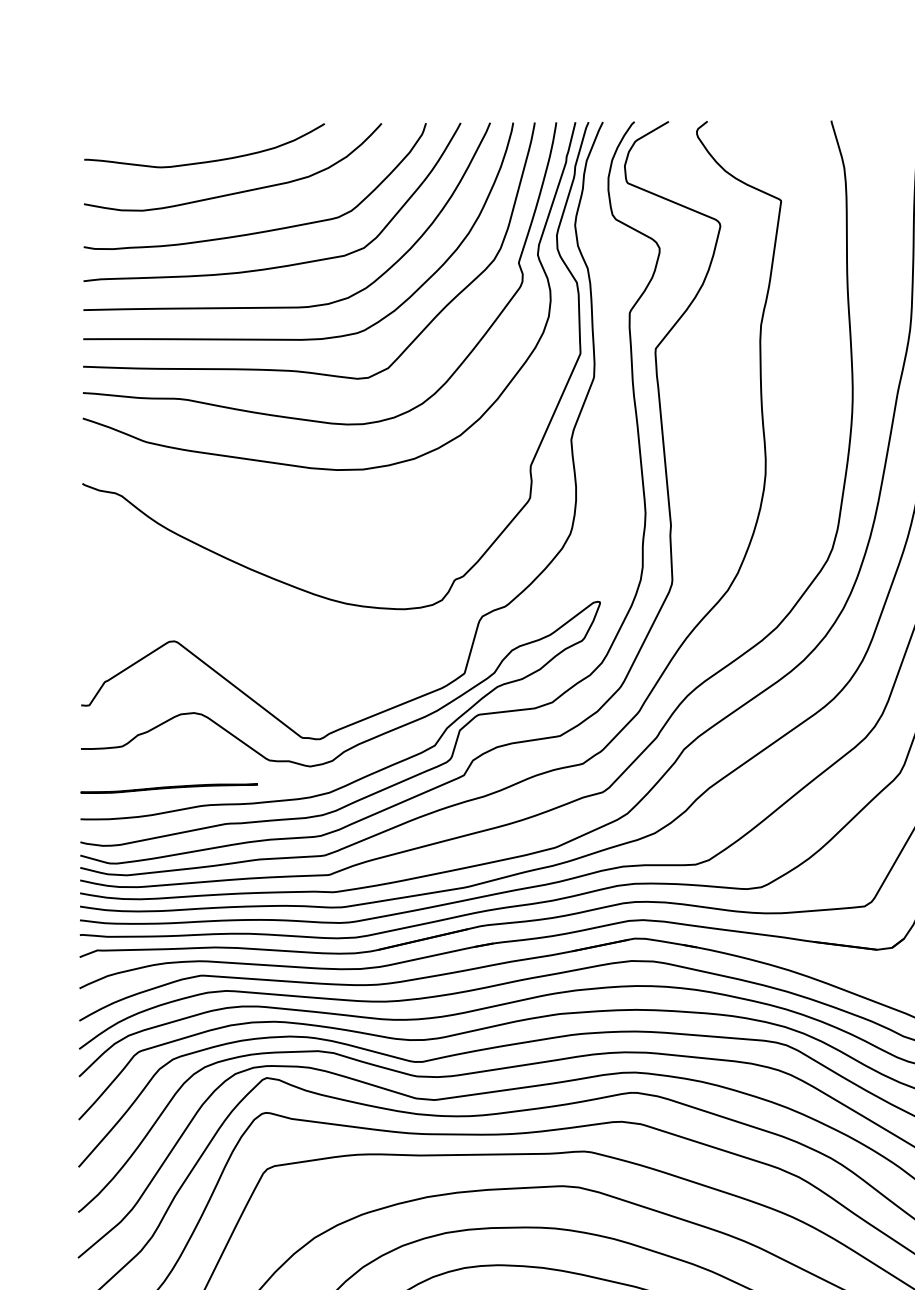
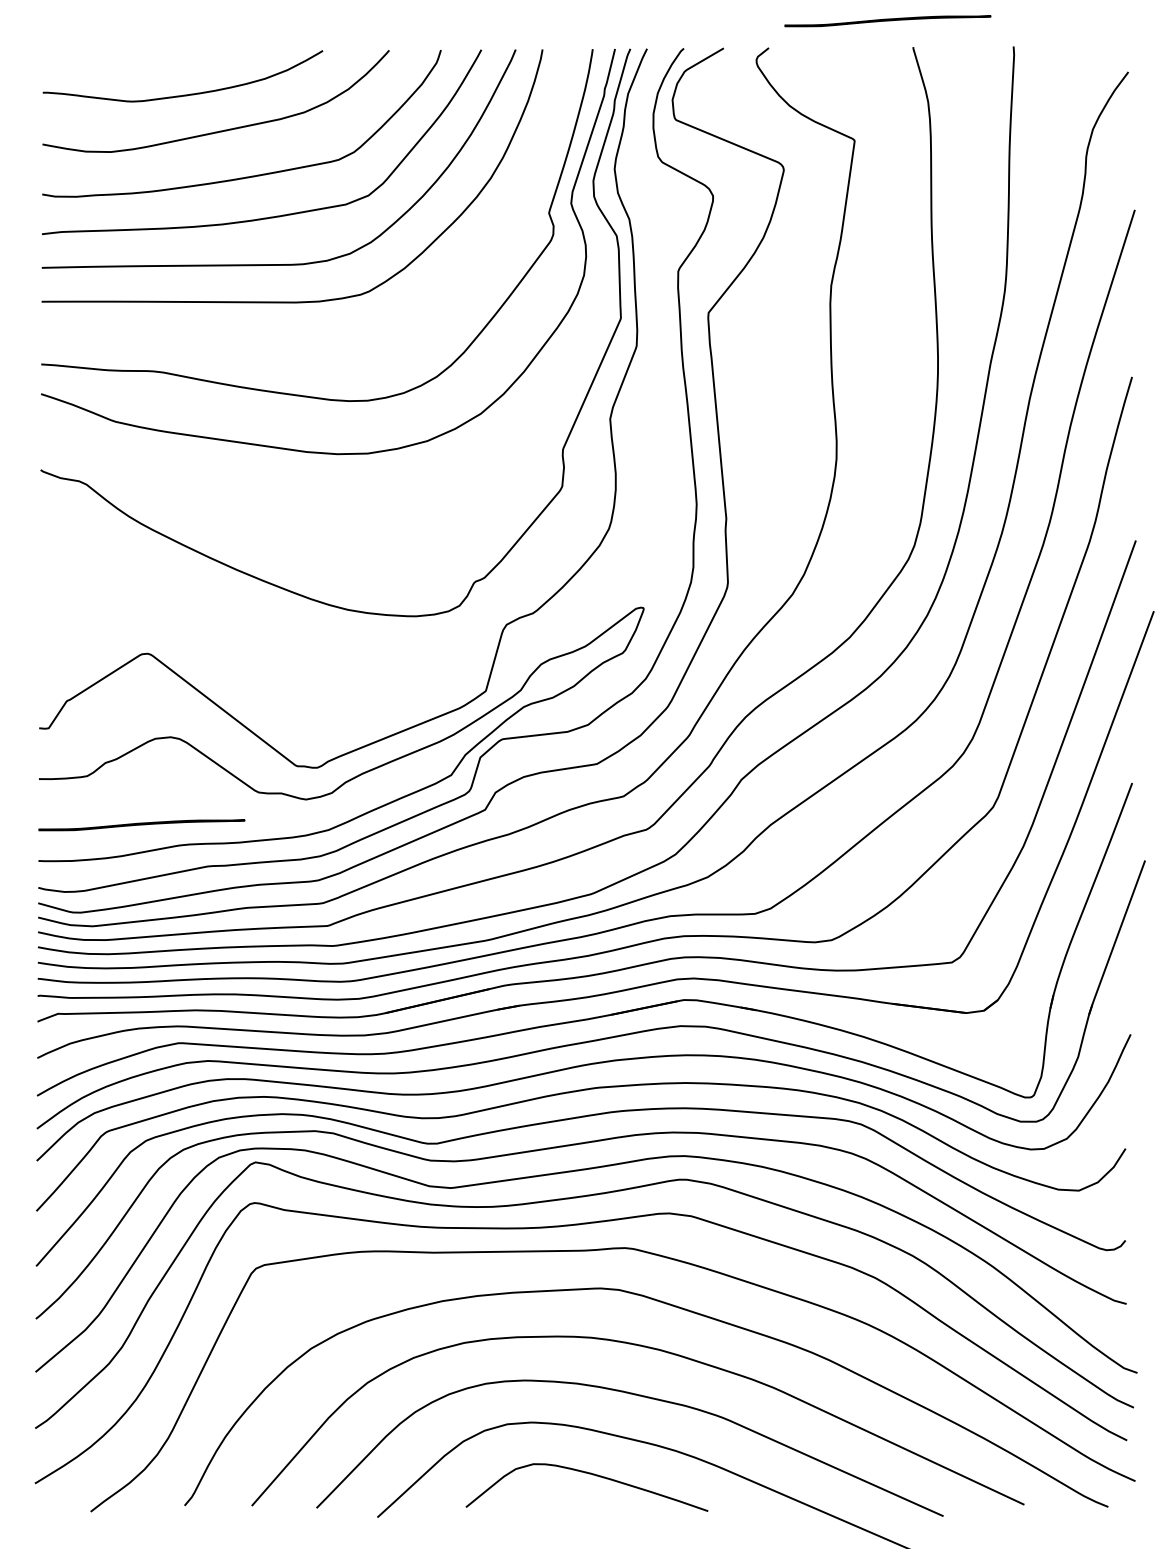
curve: (809, 98) -> (887, 21), added
curve: (301, 370) -> (295, 338), removed

